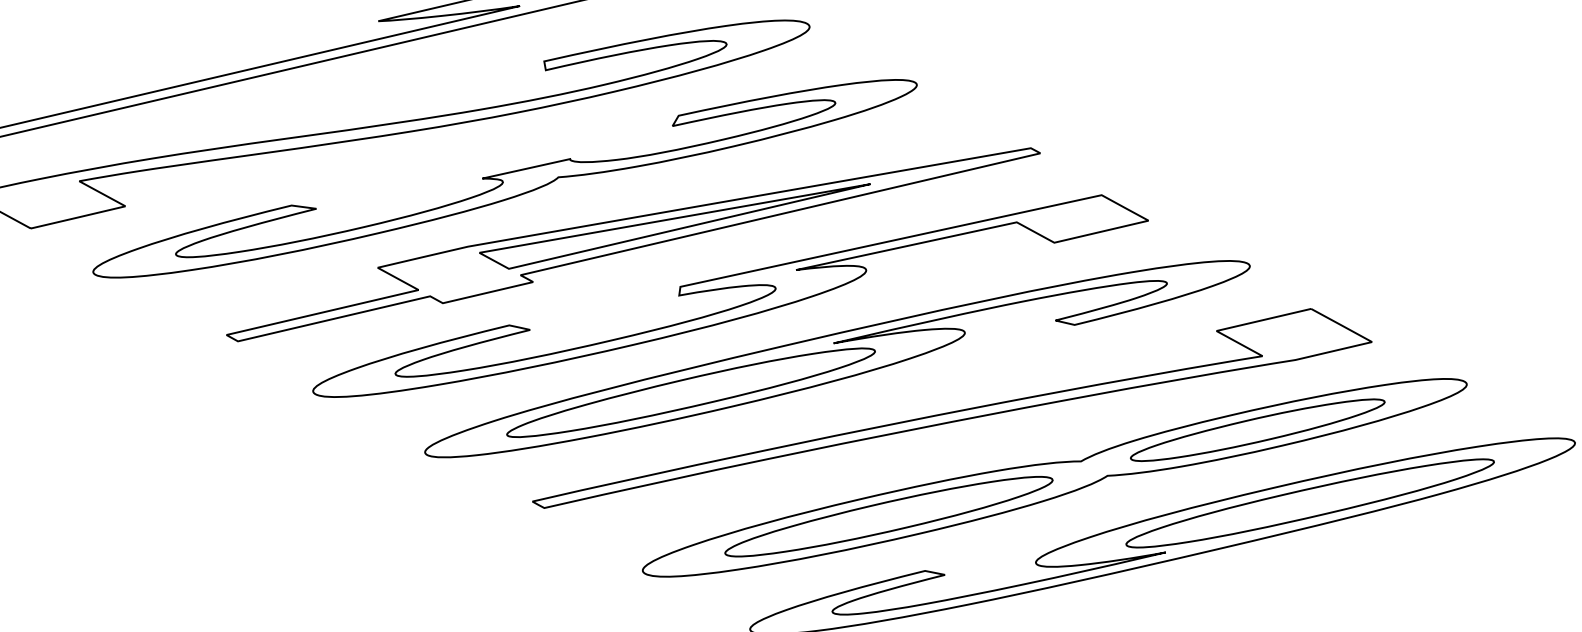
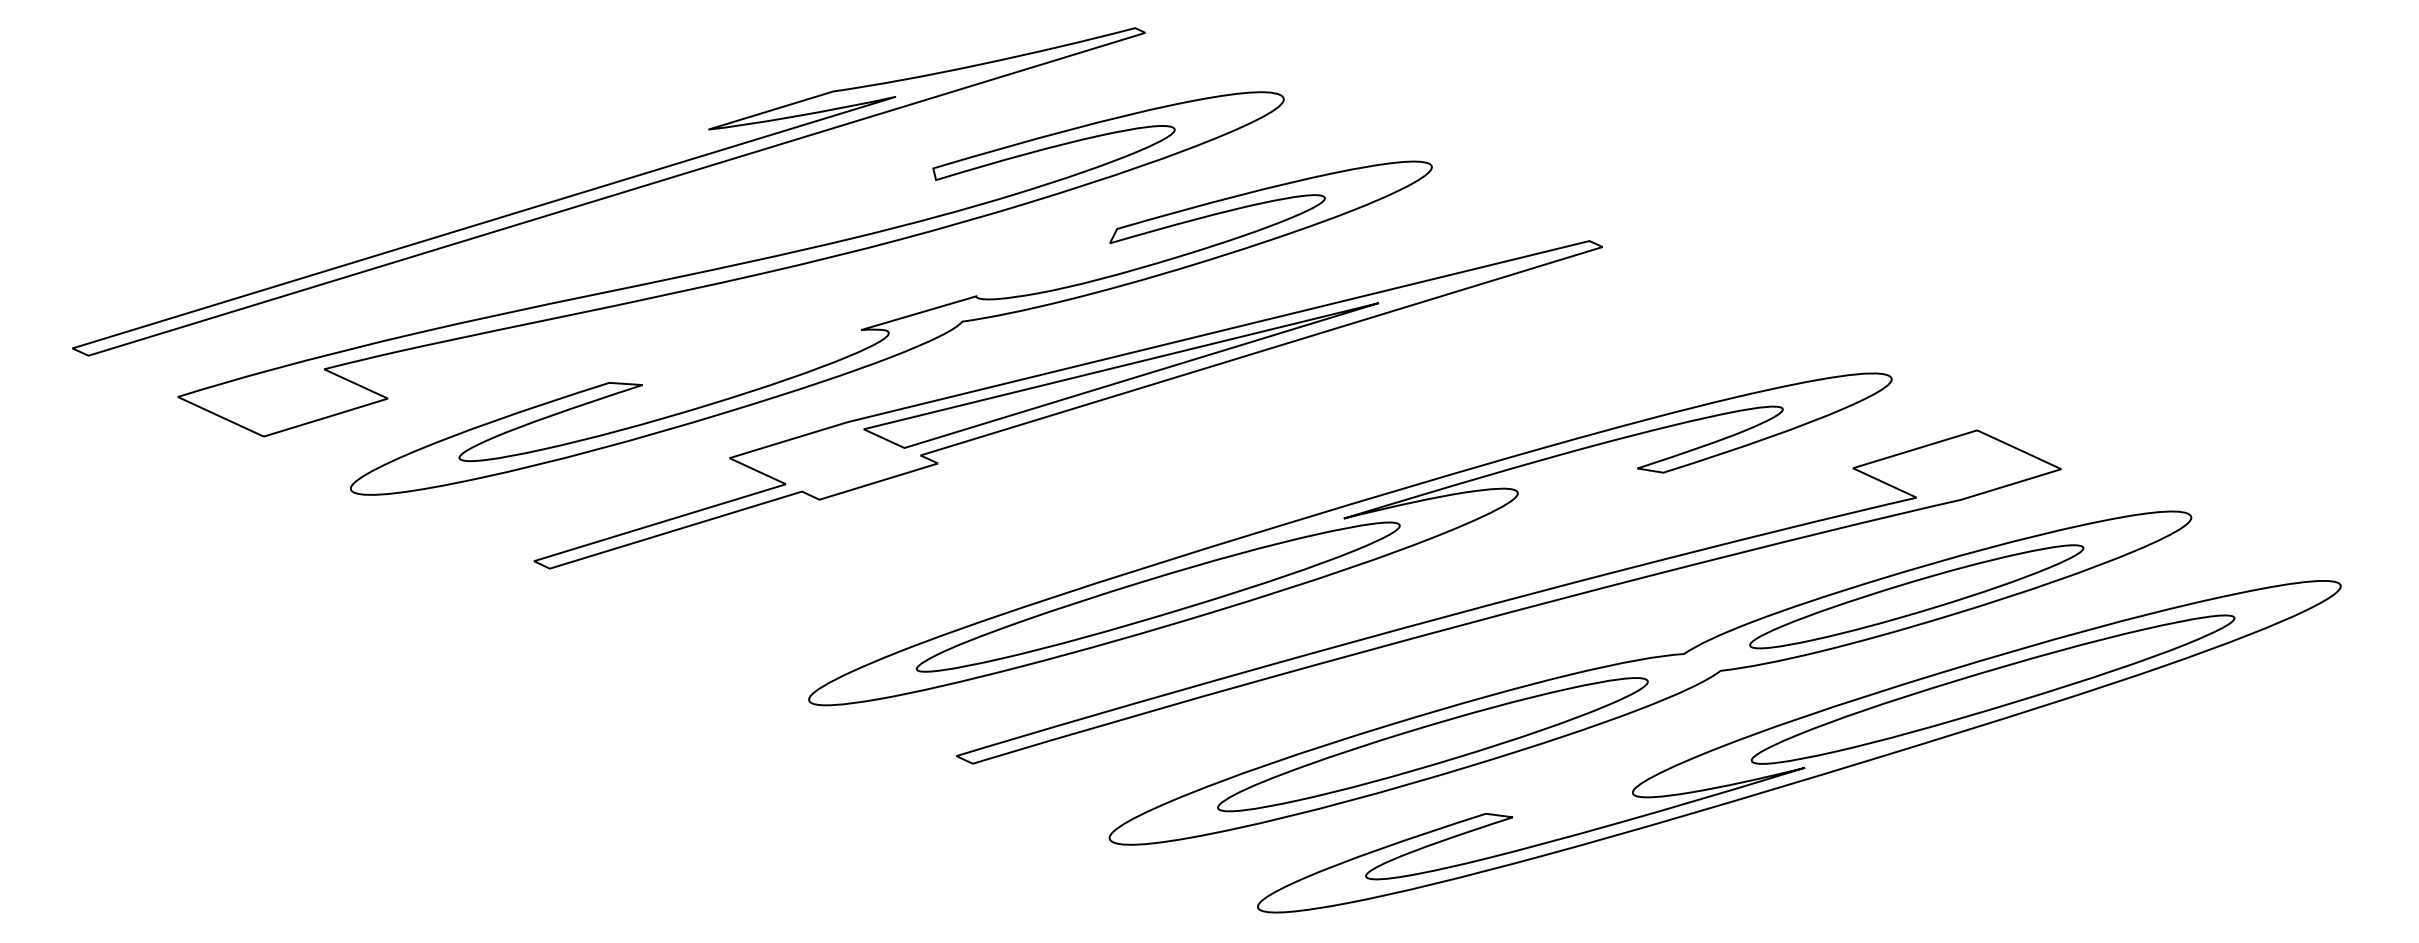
part: (731, 288) -> (1202, 454), removed

